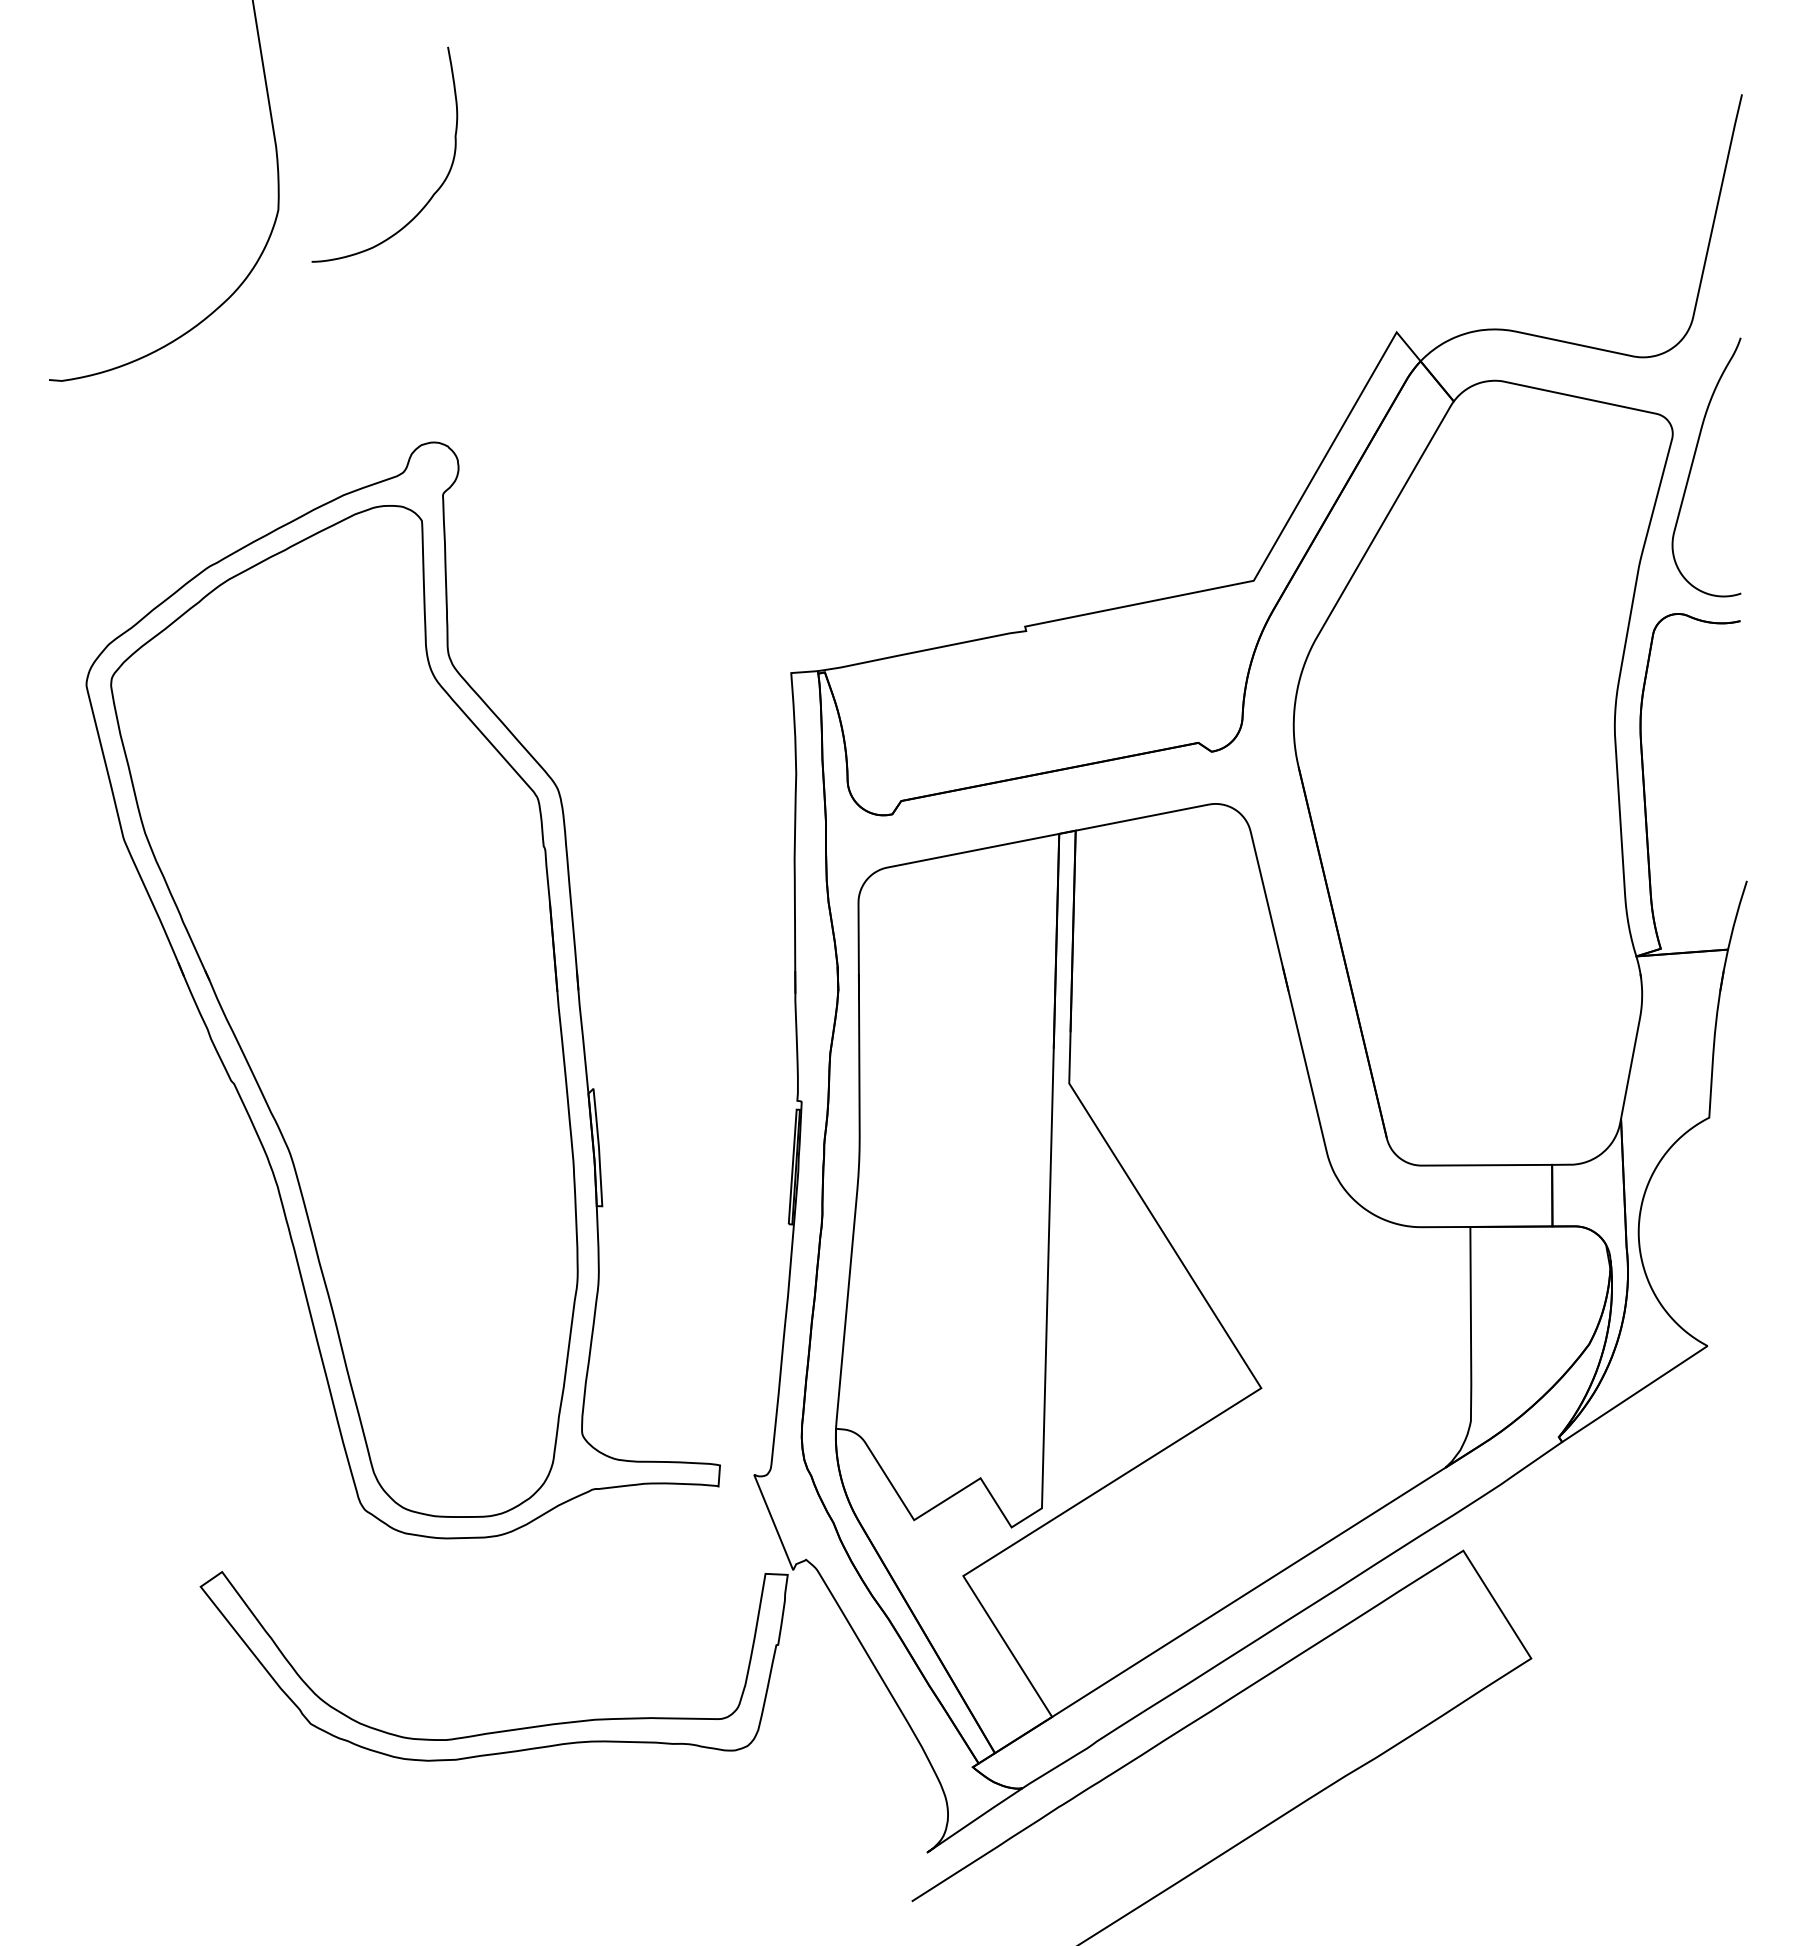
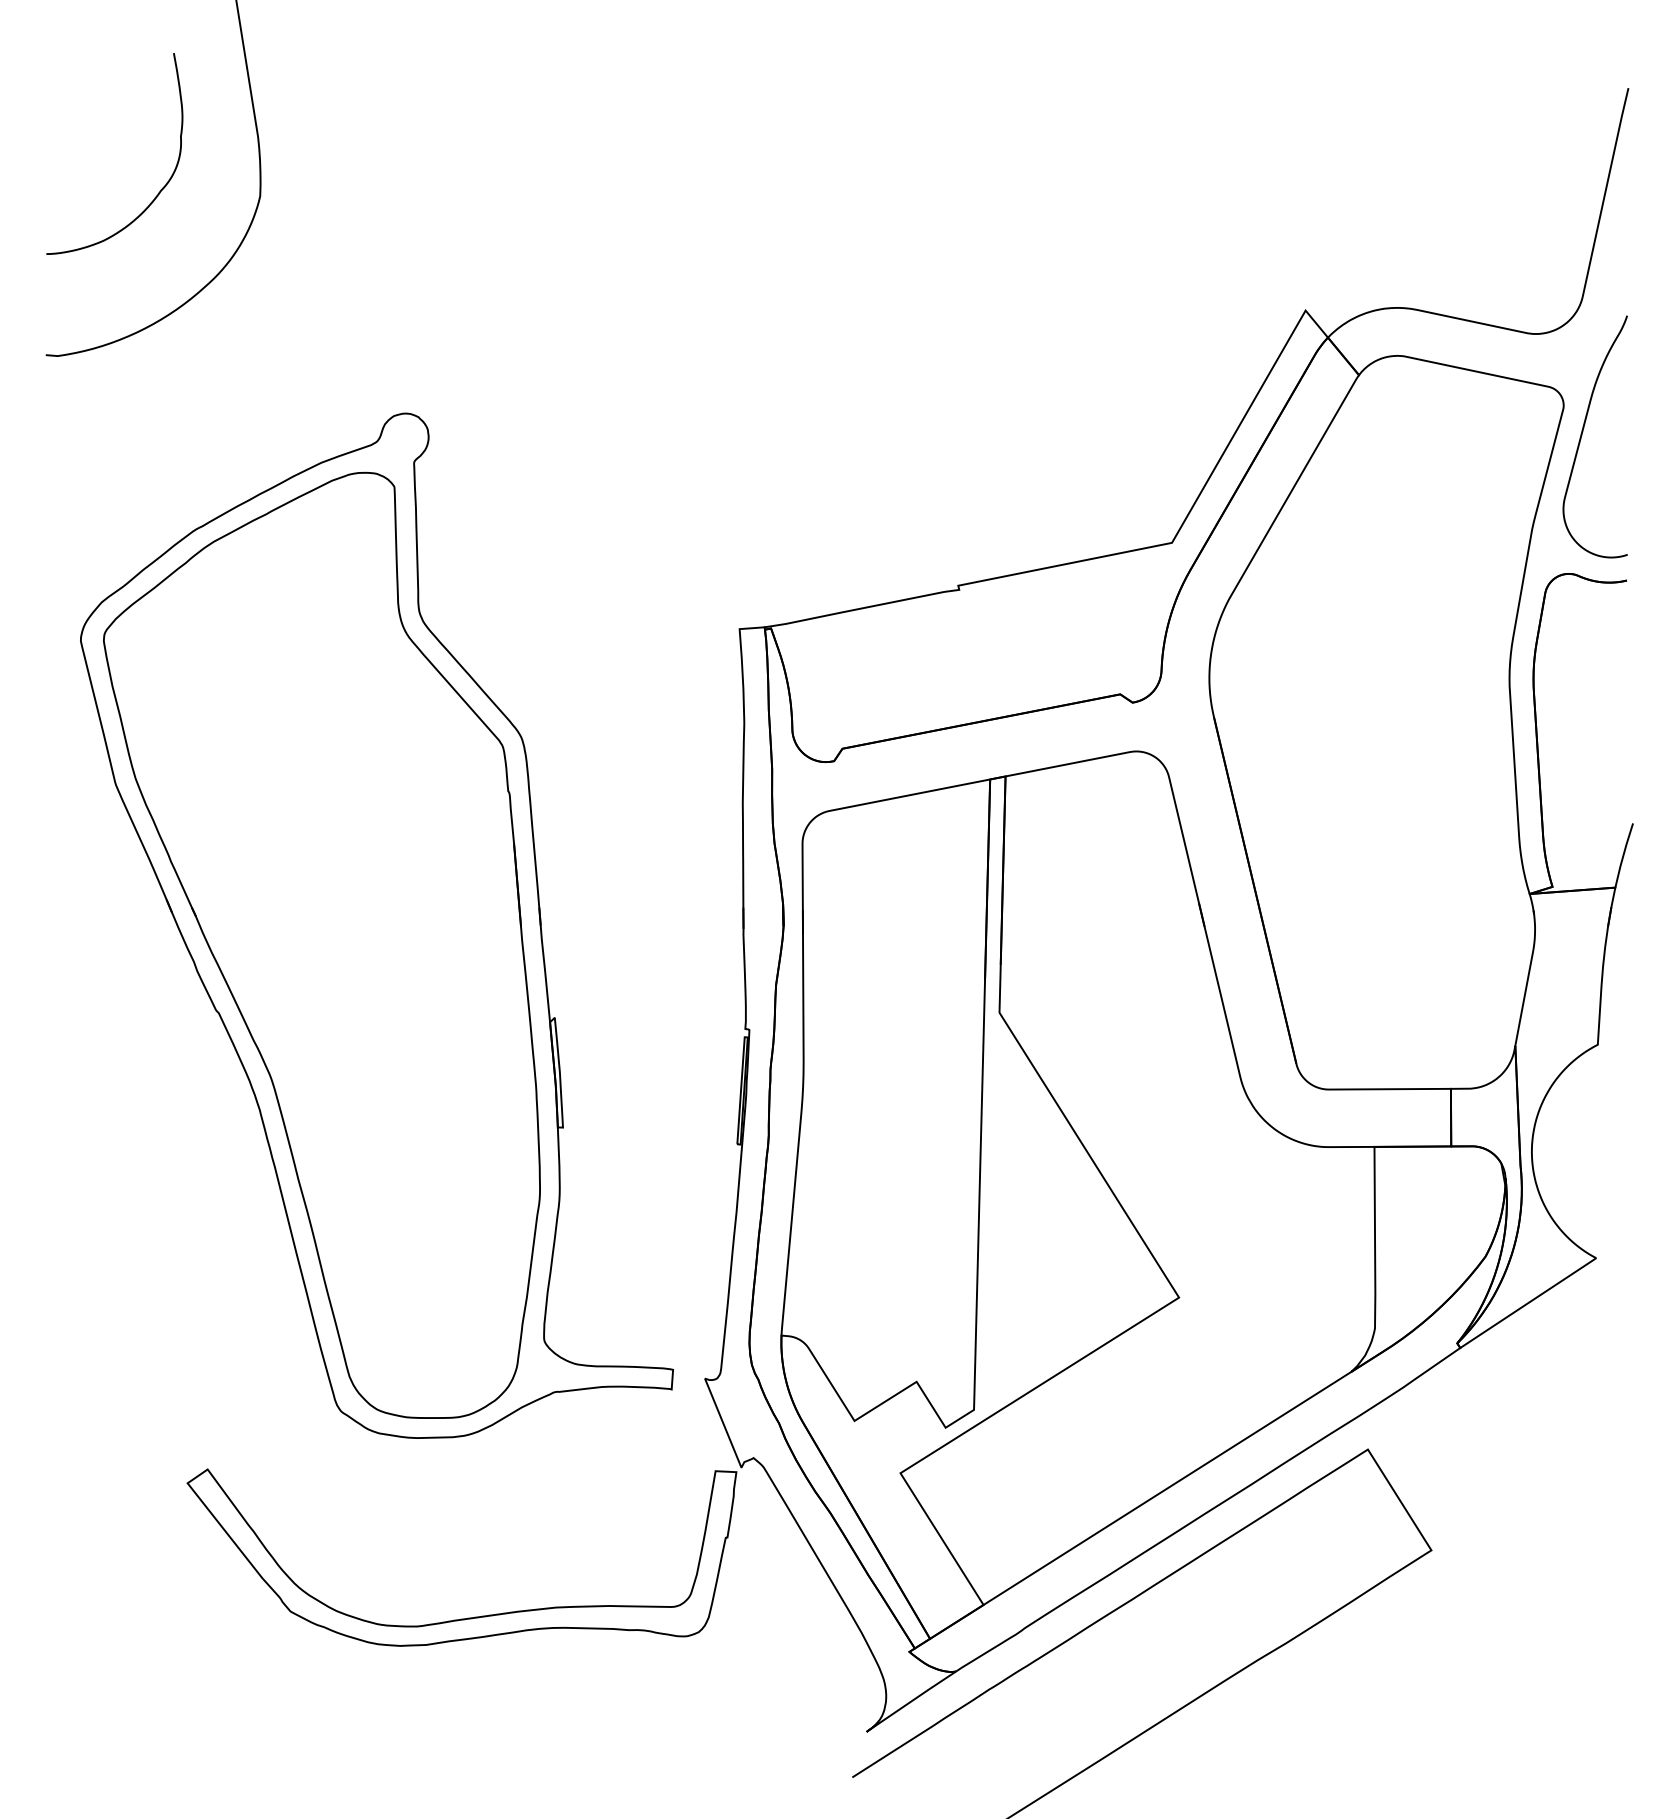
curve: (432, 194) -> (159, 191), moved

